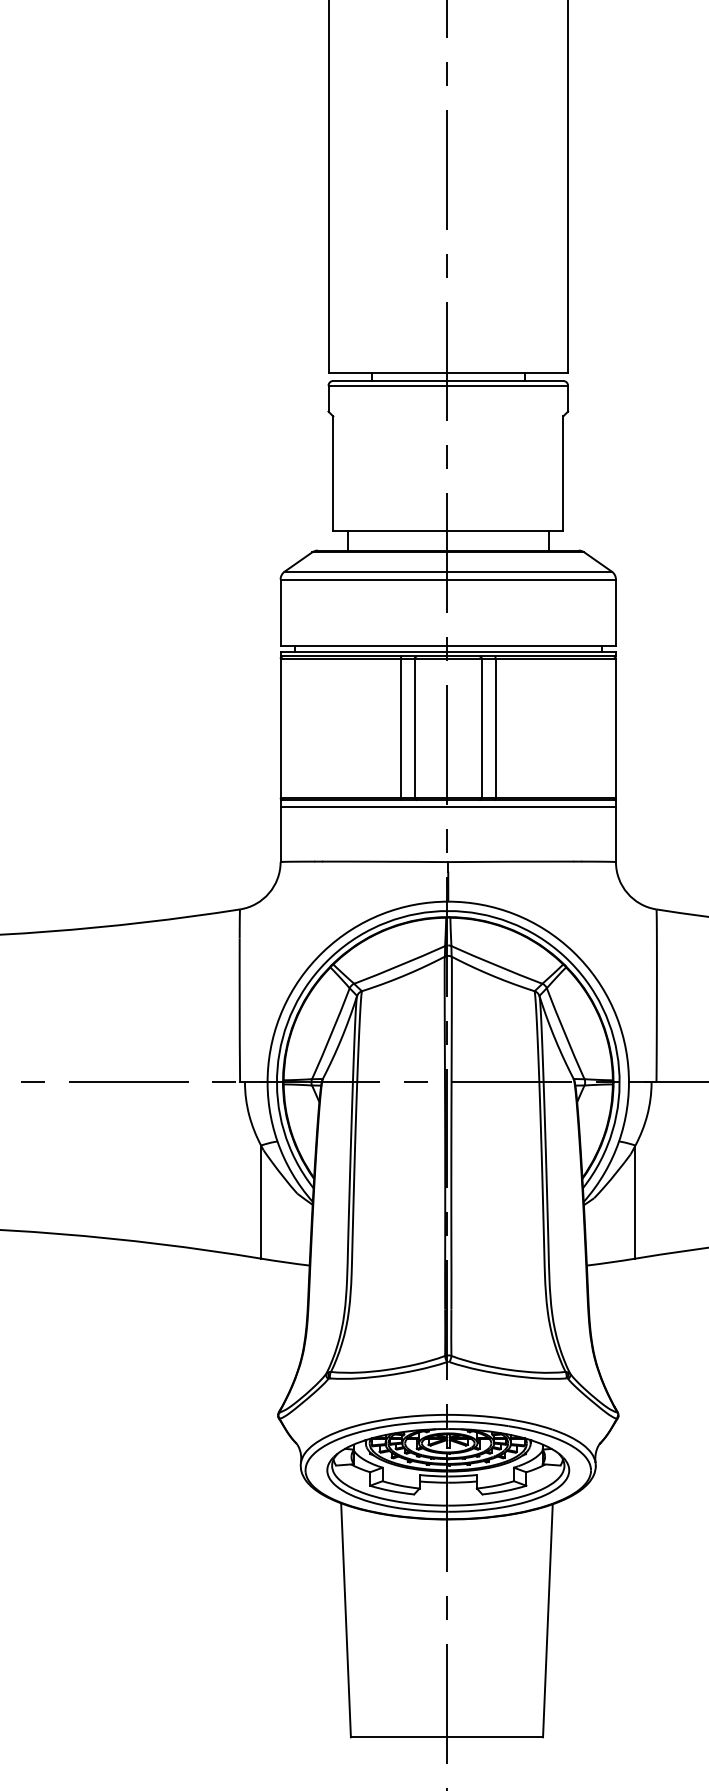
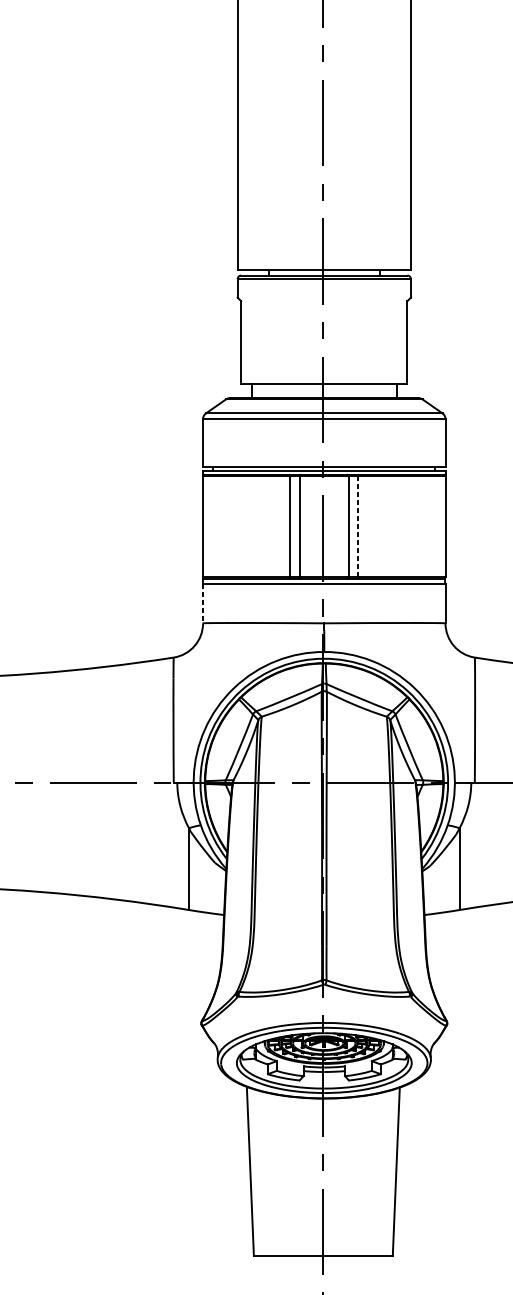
line: (495, 727) -> (358, 526), solid -> dashed
line: (280, 835) -> (203, 604), solid -> dashed

